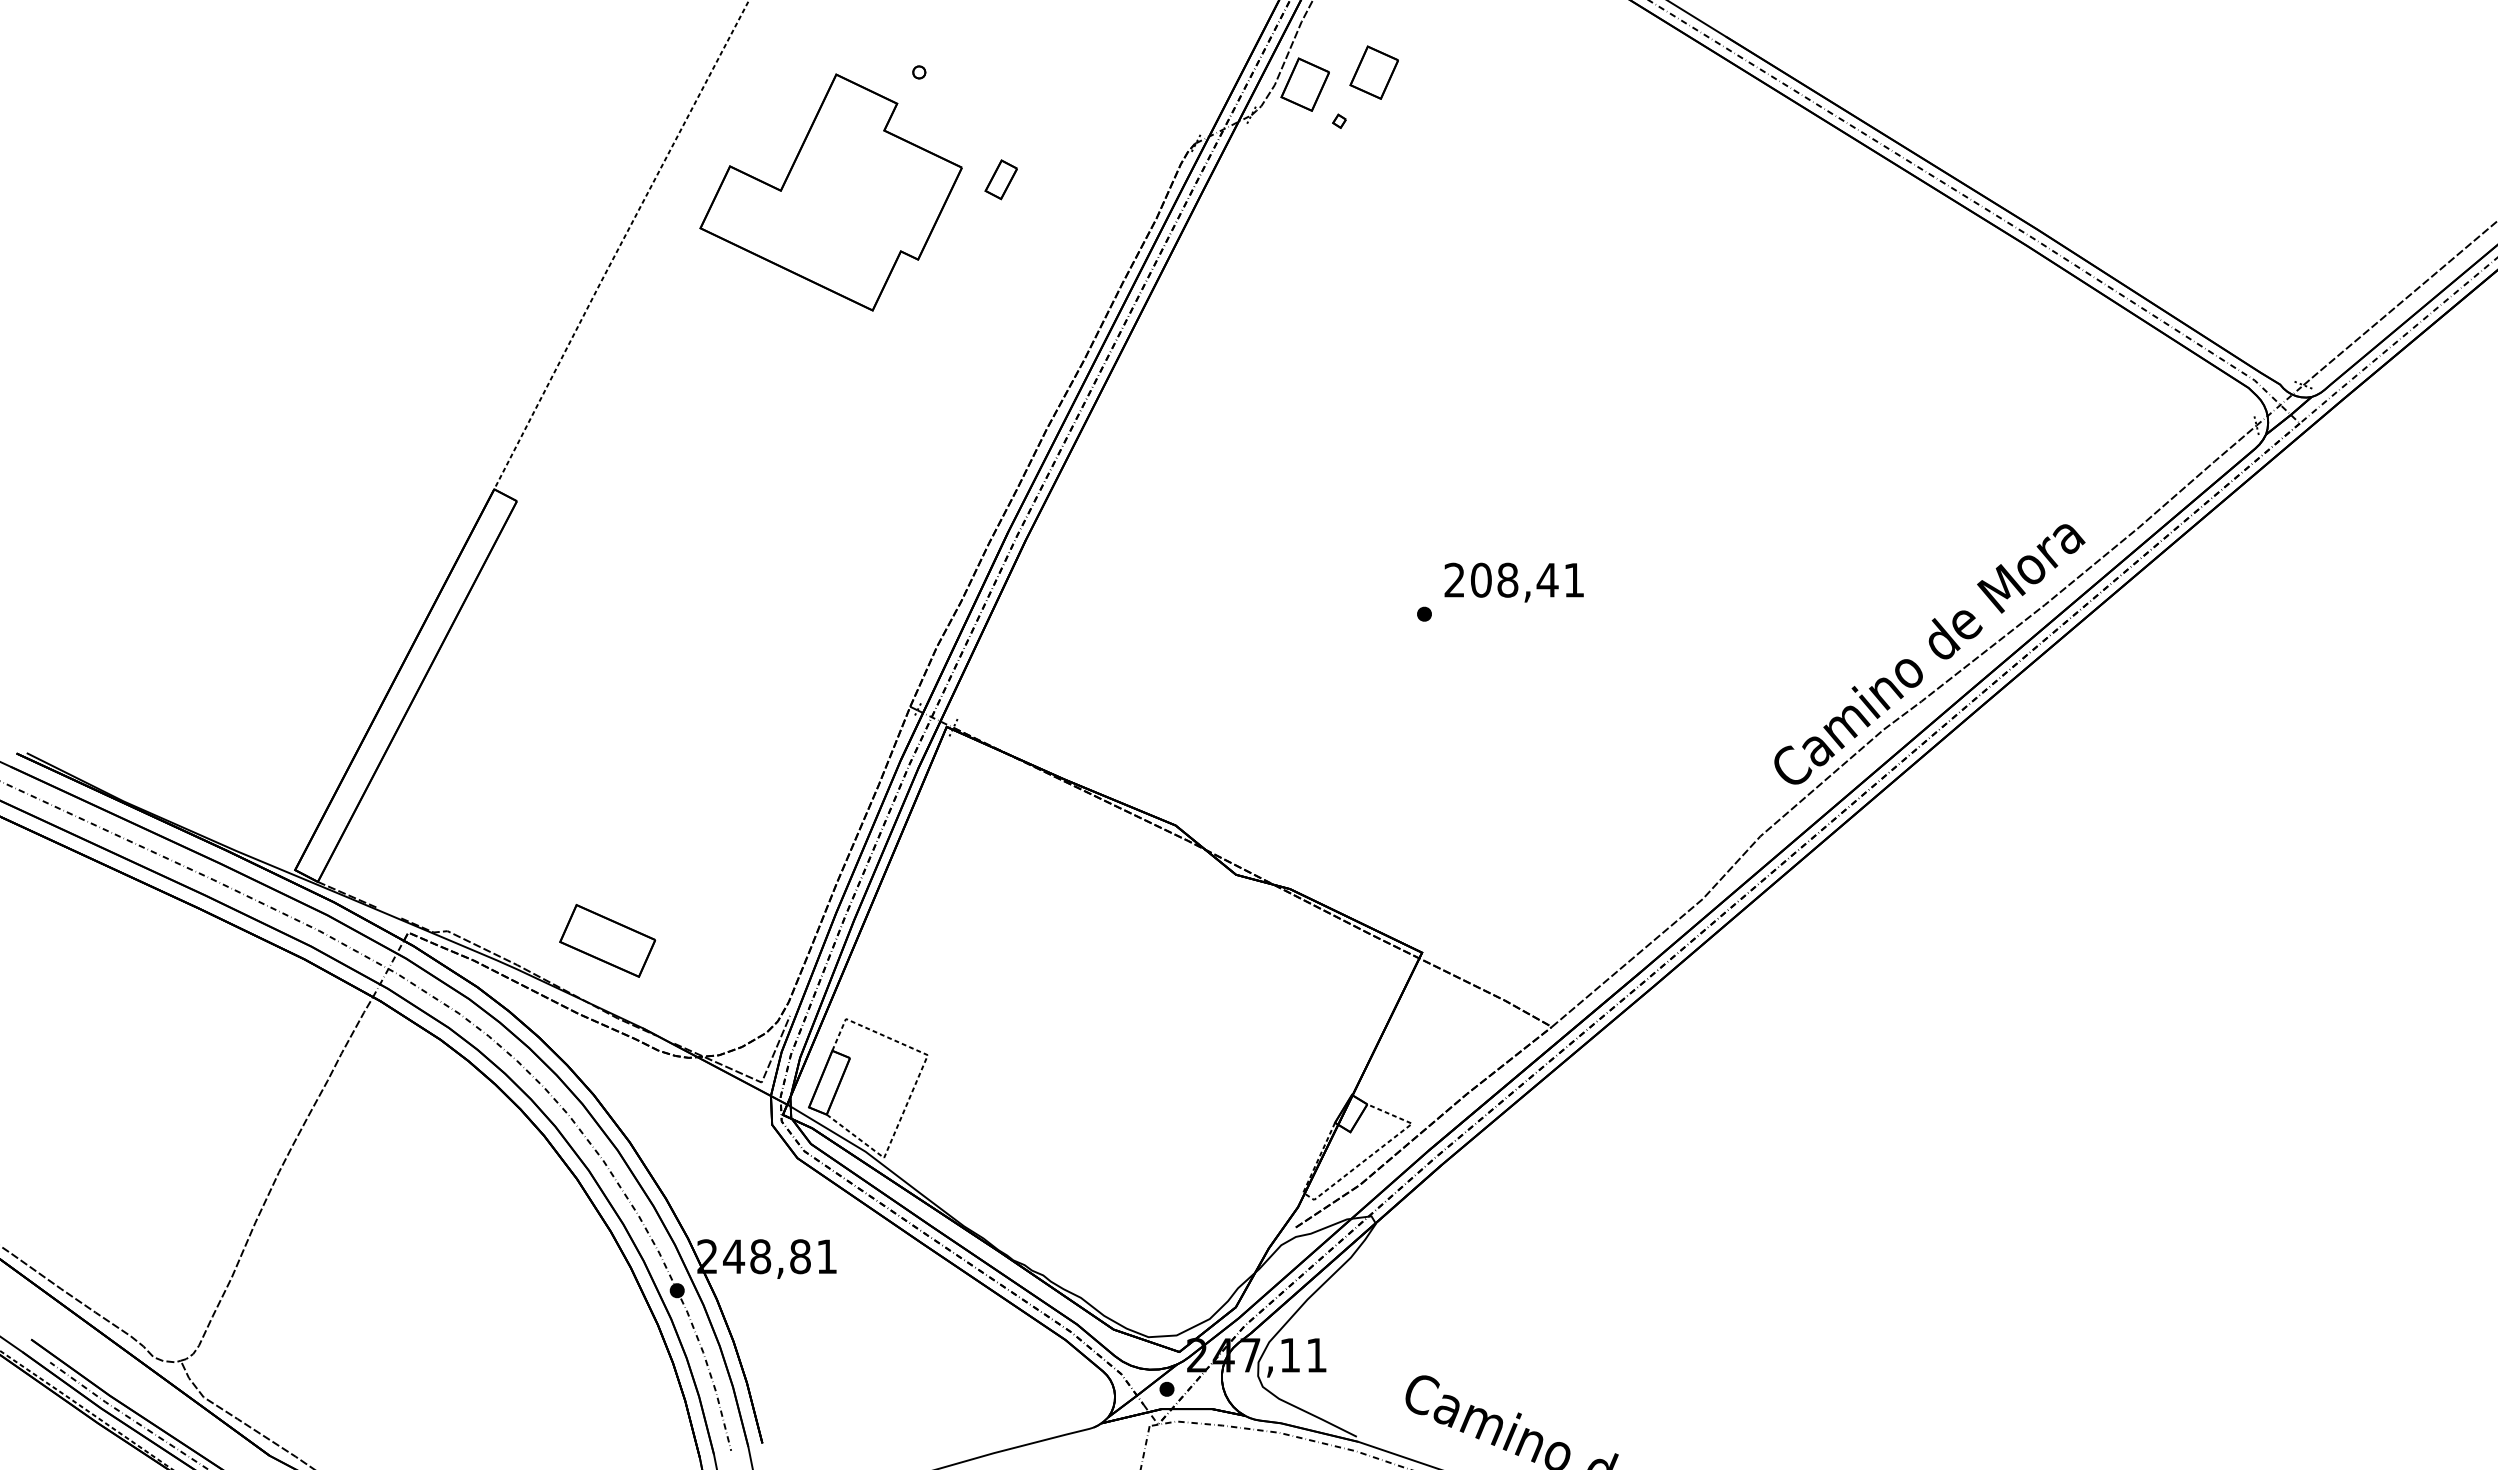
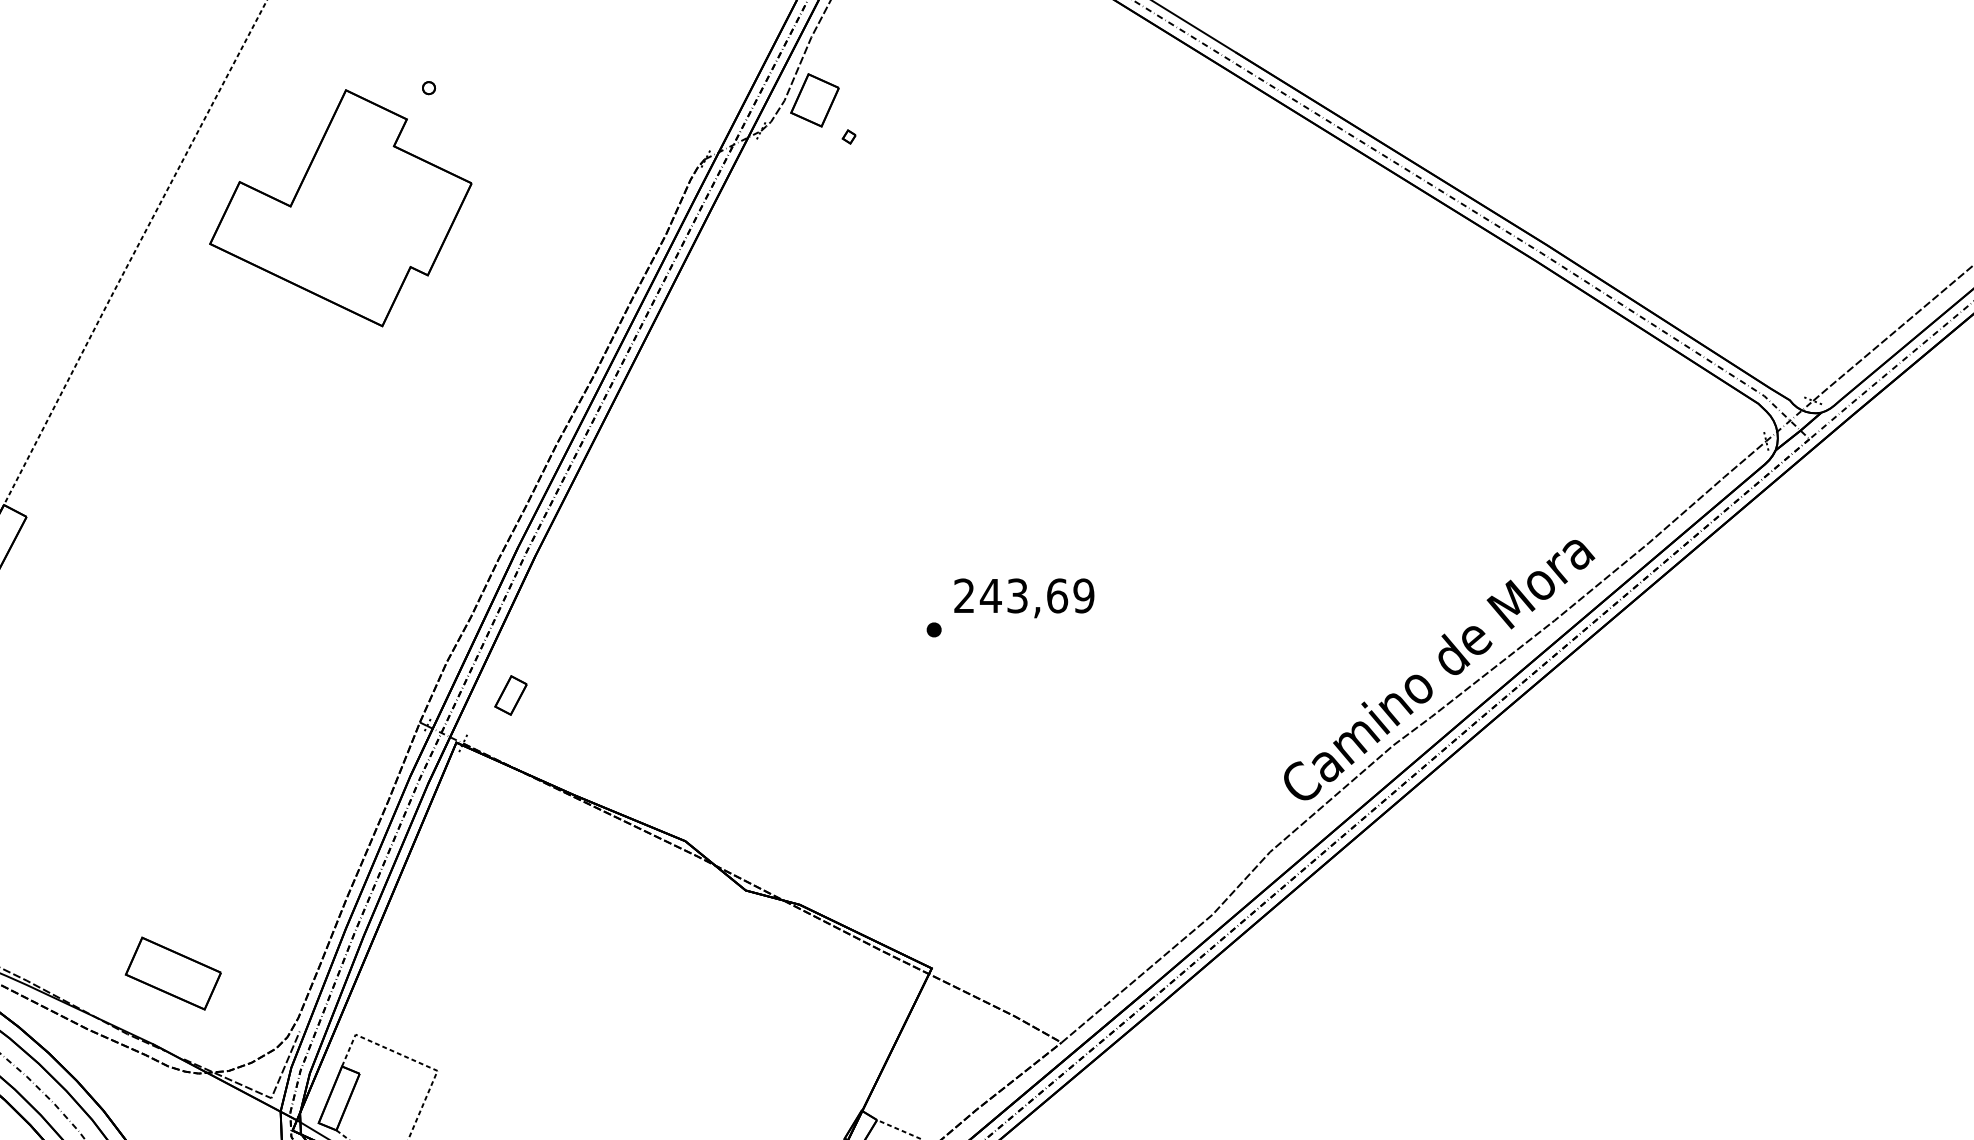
part: (1373, 72) -> (883, 88), removed
part: (1000, 179) -> (510, 695), moved
text: (1527, 579) -> (1037, 595), 208,41 -> 243,69
part: (607, 940) -> (173, 973), moved

